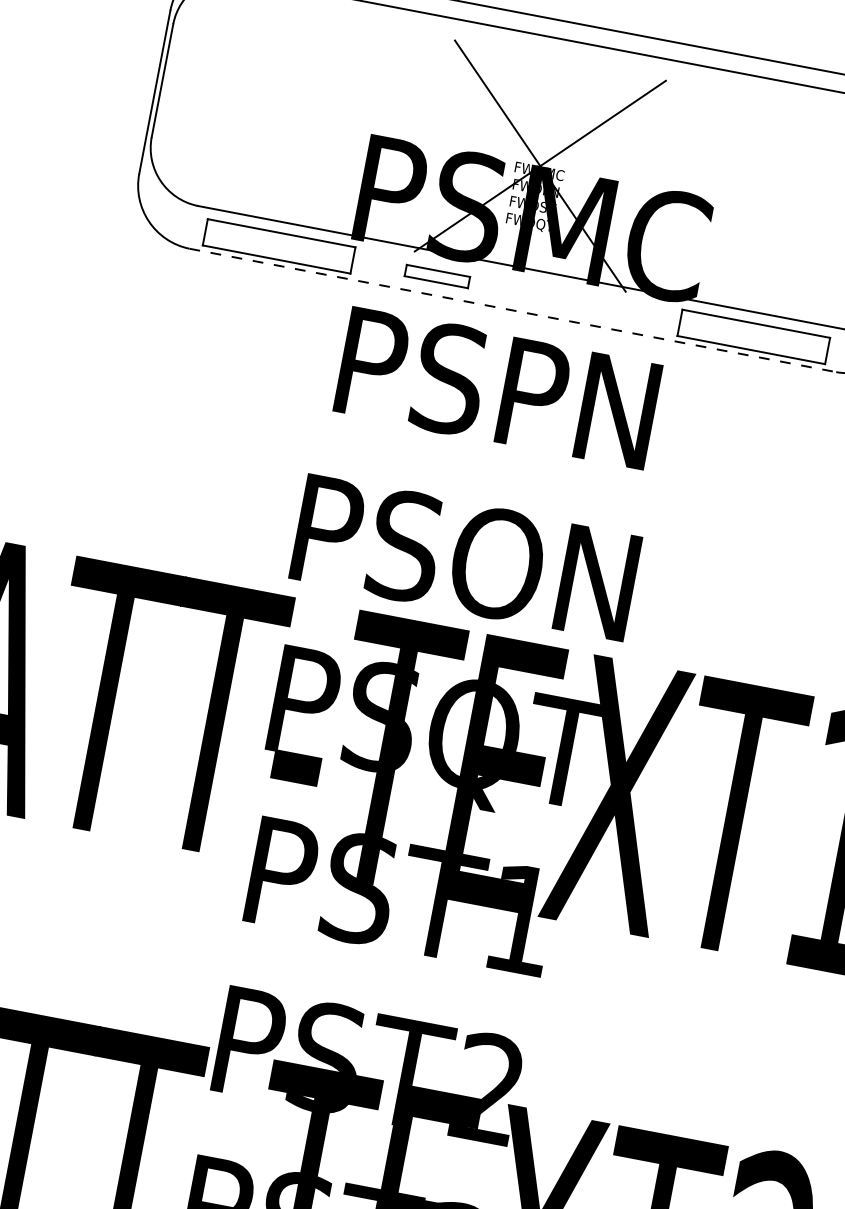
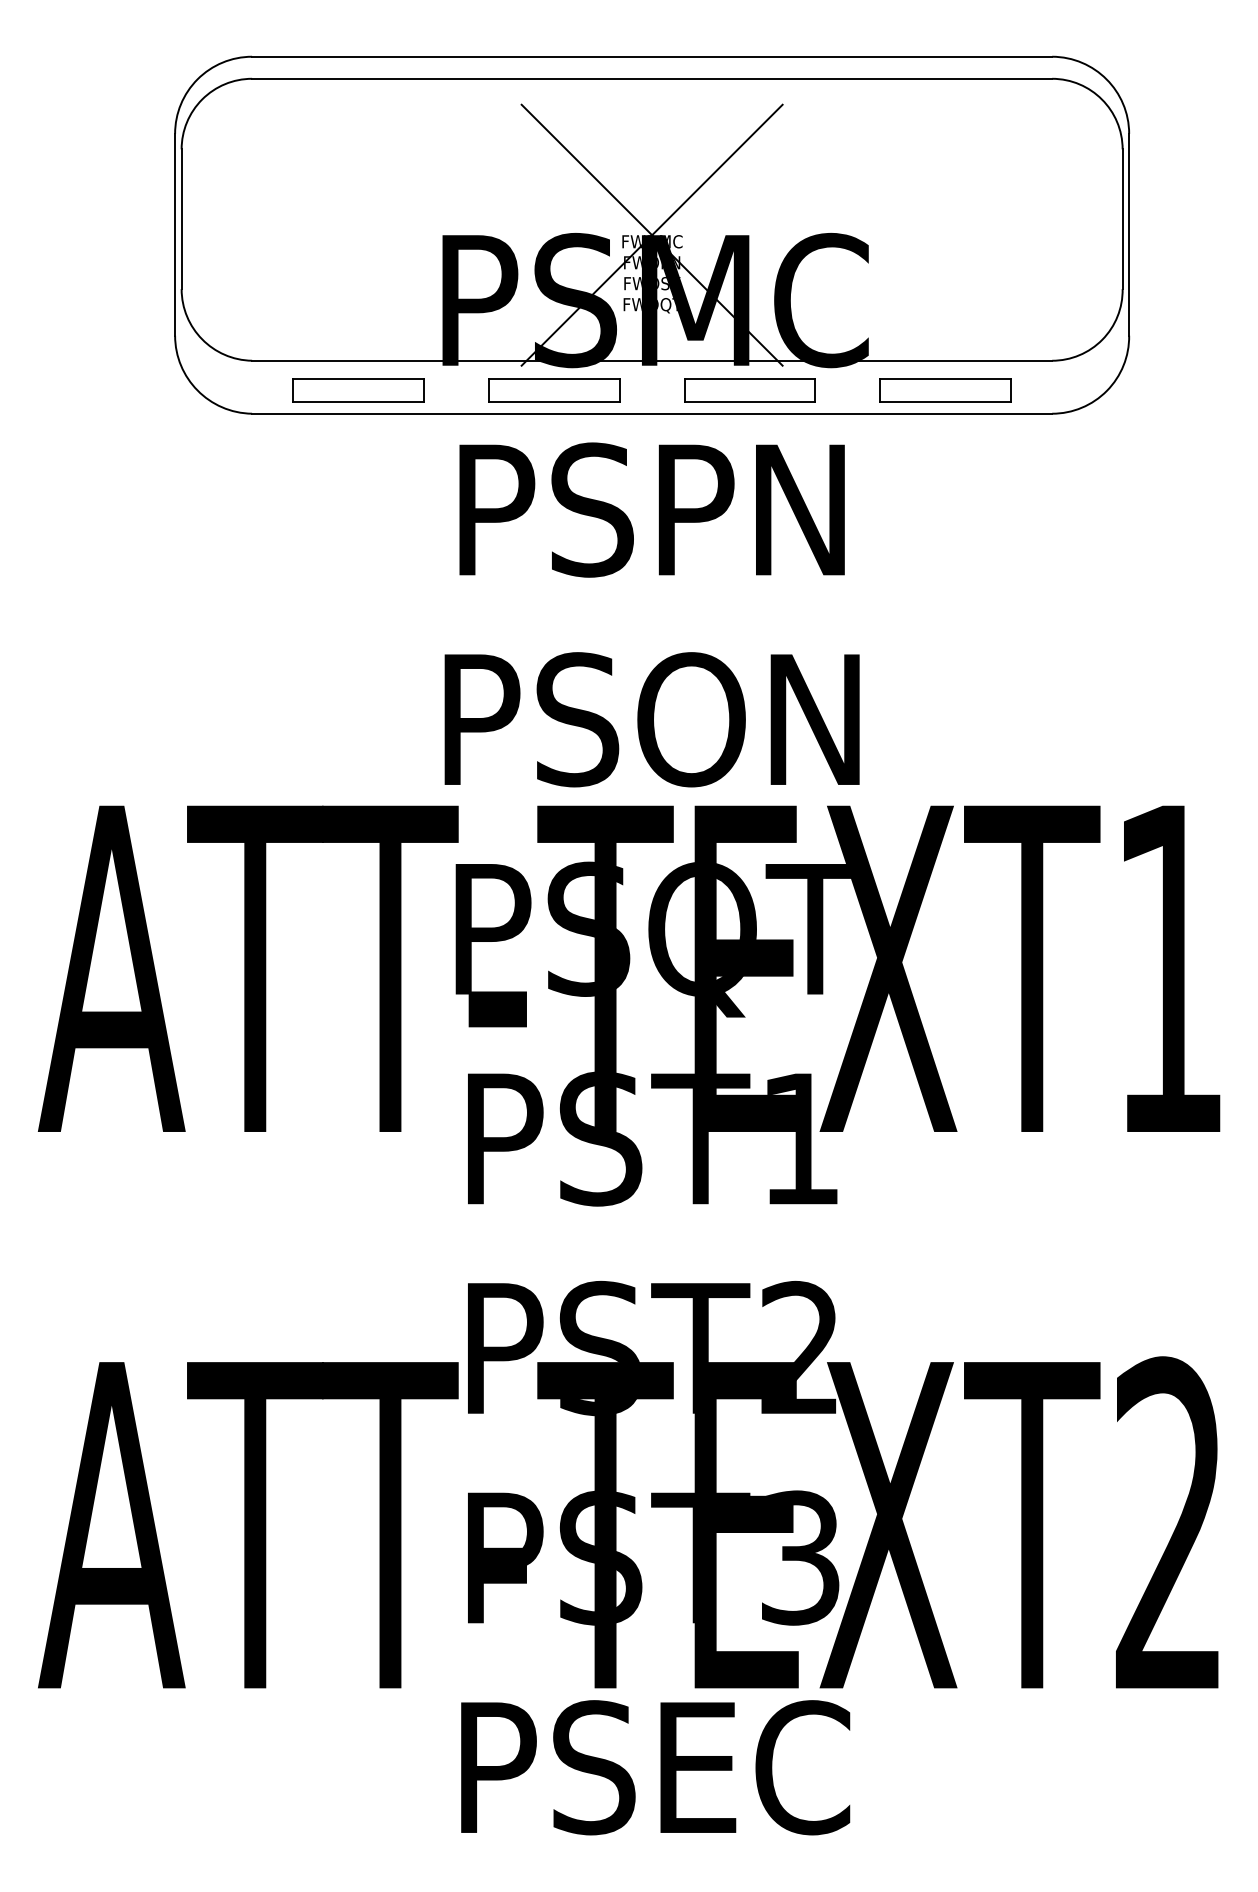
part: (279, 246) -> (358, 390), size x0.71
part: (437, 276) -> (554, 390), size x1.67
part: (595, 306) -> (749, 390), added
line: (513, 310) -> (652, 413), dashed -> solid
part: (753, 336) -> (945, 390), size x0.71

